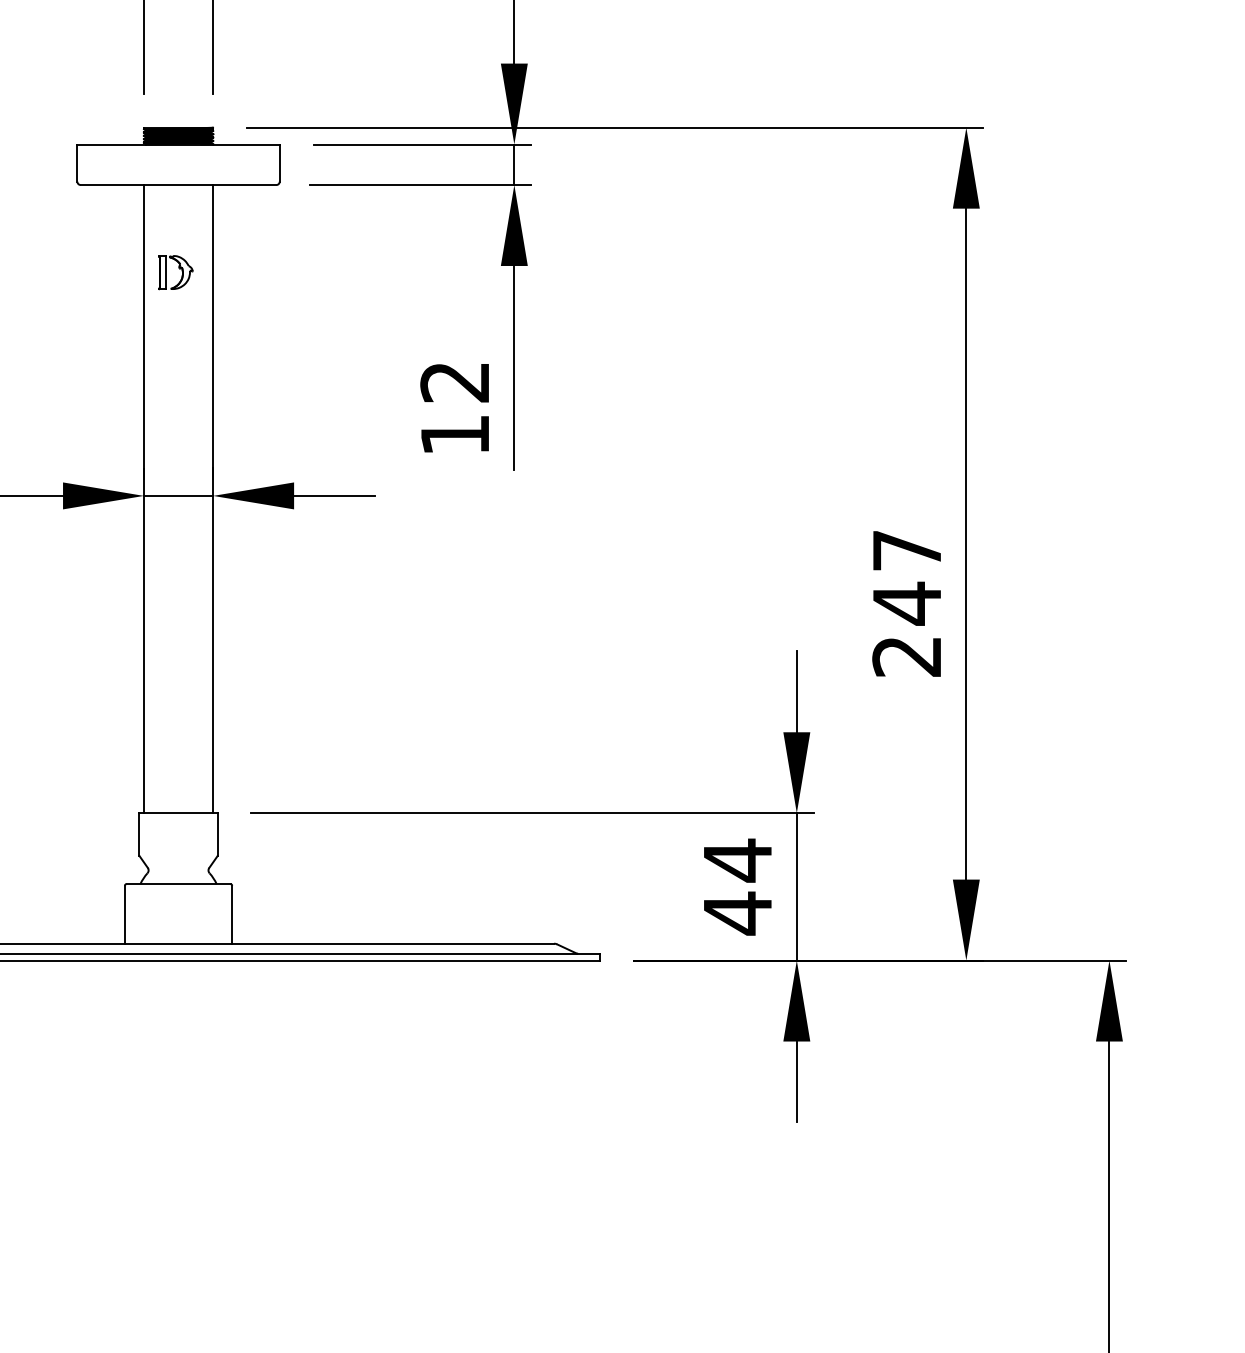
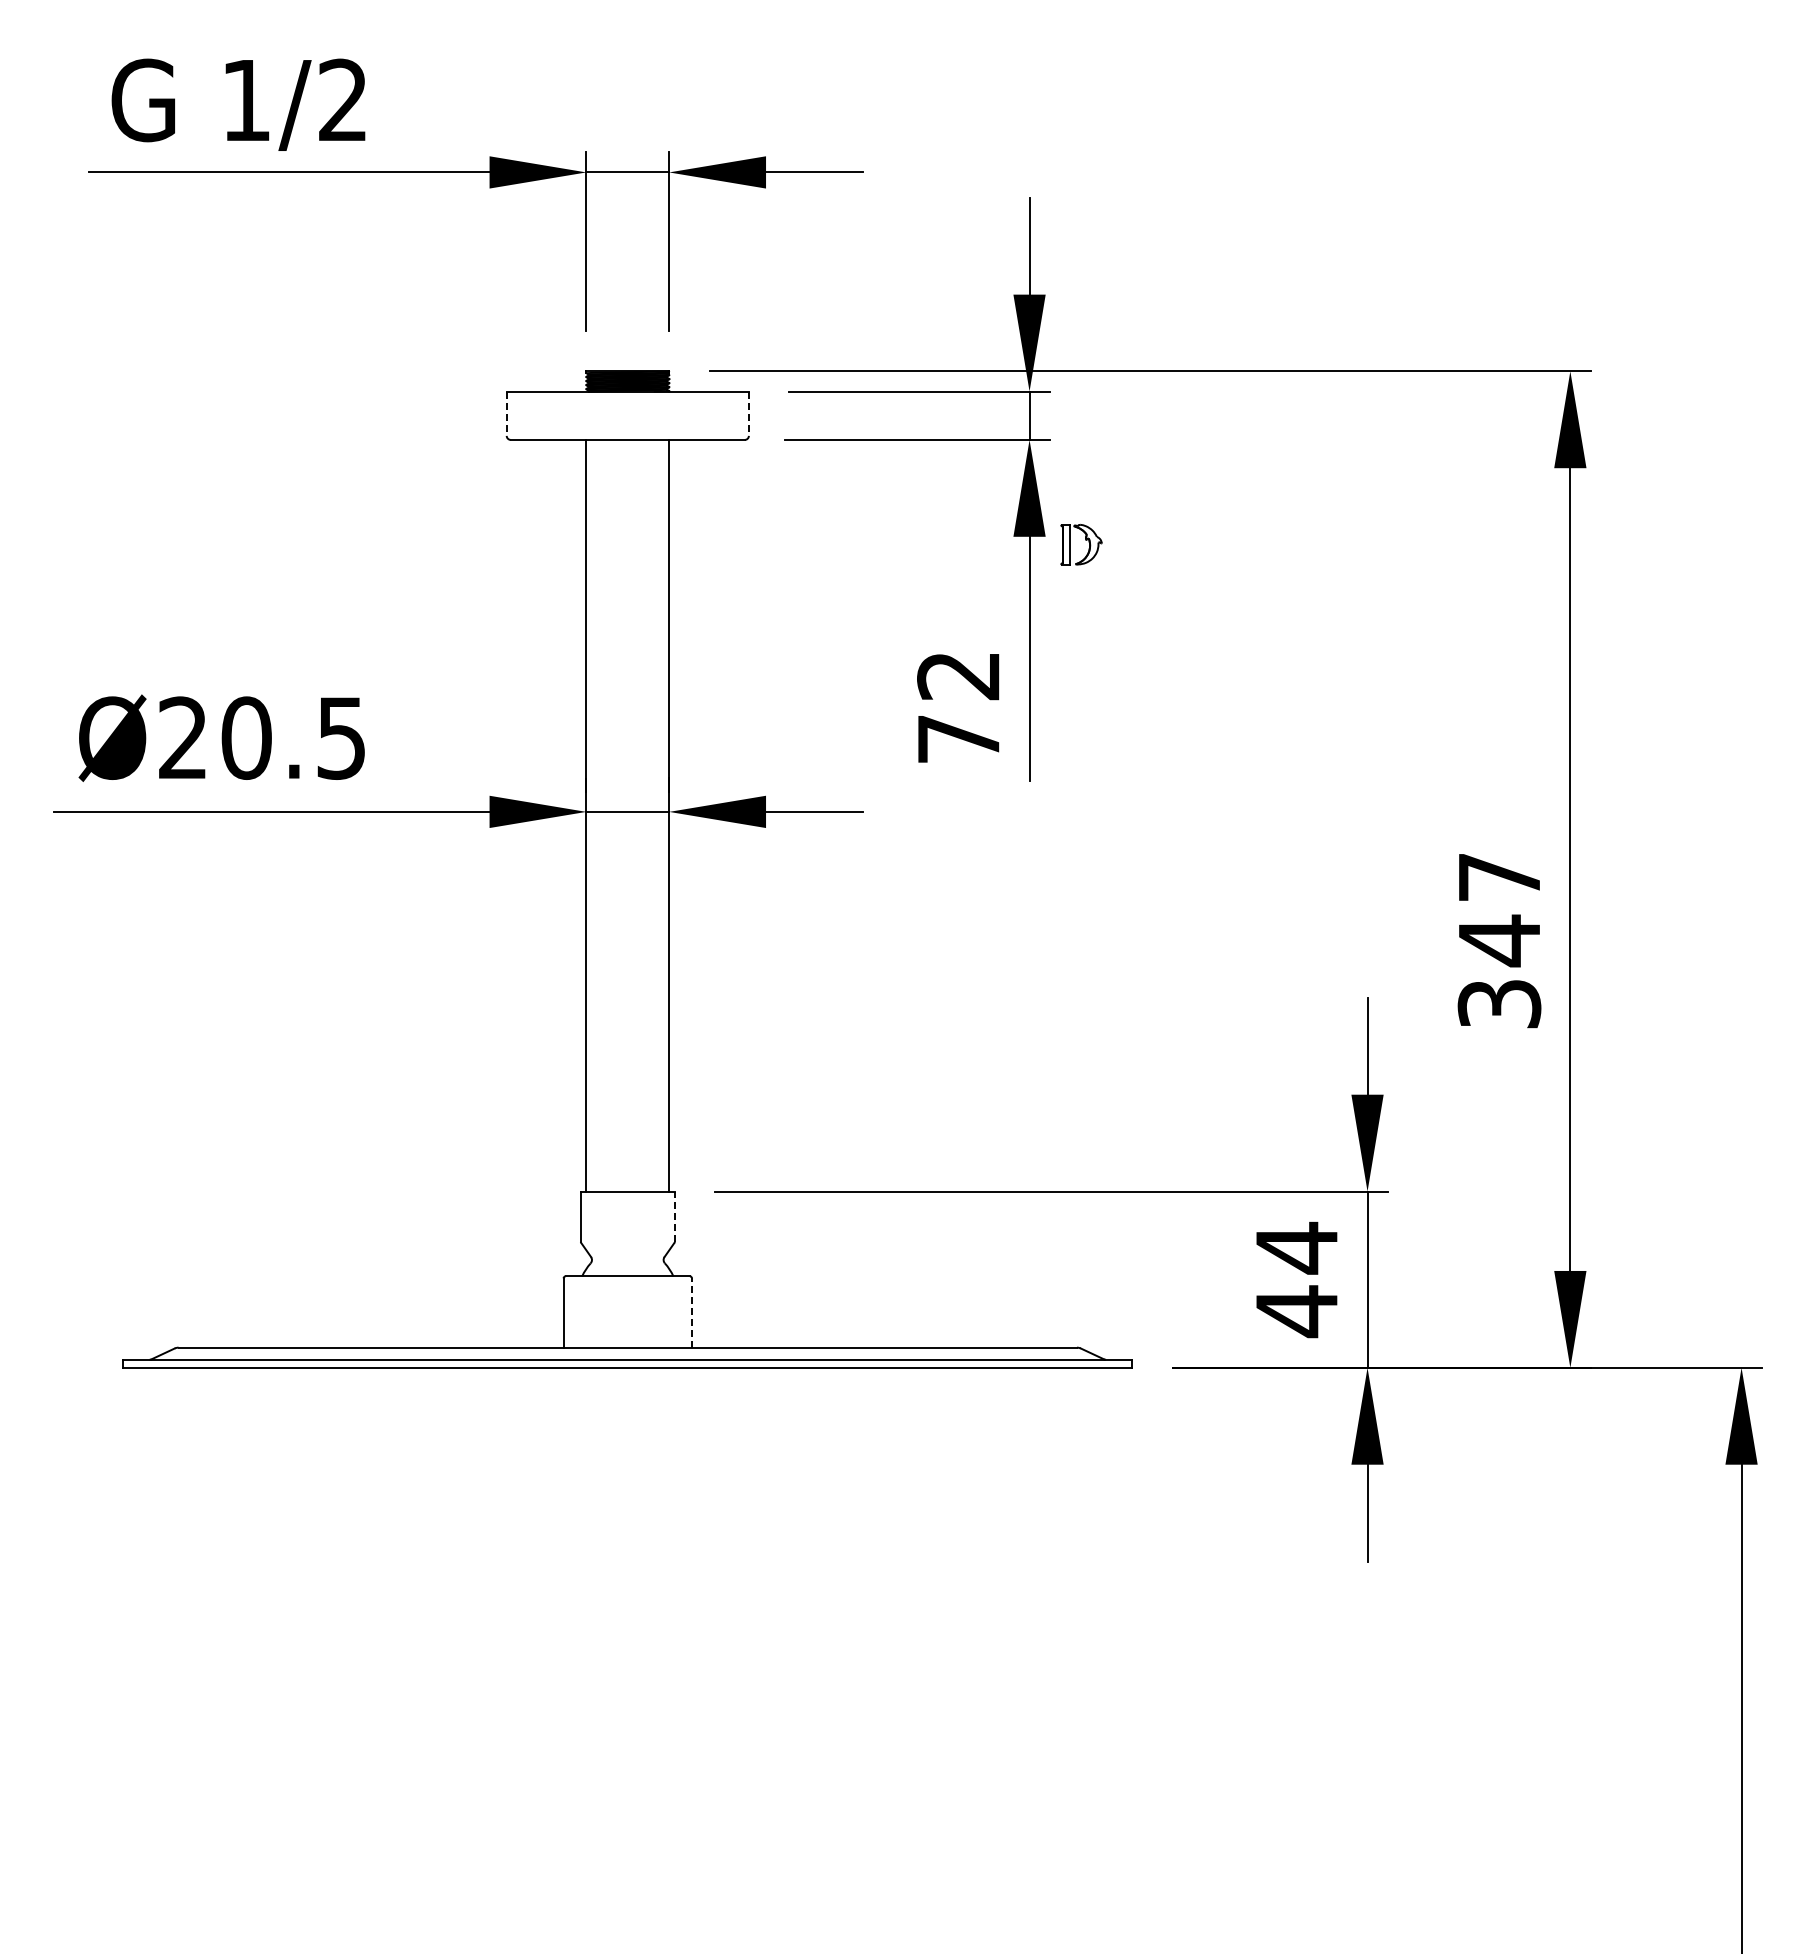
line: (77, 163) -> (506, 414), solid -> dashed
line: (279, 163) -> (748, 414), solid -> dashed
part: (175, 272) -> (1081, 544), moved
text: (454, 435) -> (958, 739), 12 -> 72
text: (907, 656) -> (1499, 1004), 247 -> 347
line: (217, 834) -> (674, 1216), solid -> dashed
line: (231, 915) -> (691, 1313), solid -> dashed

